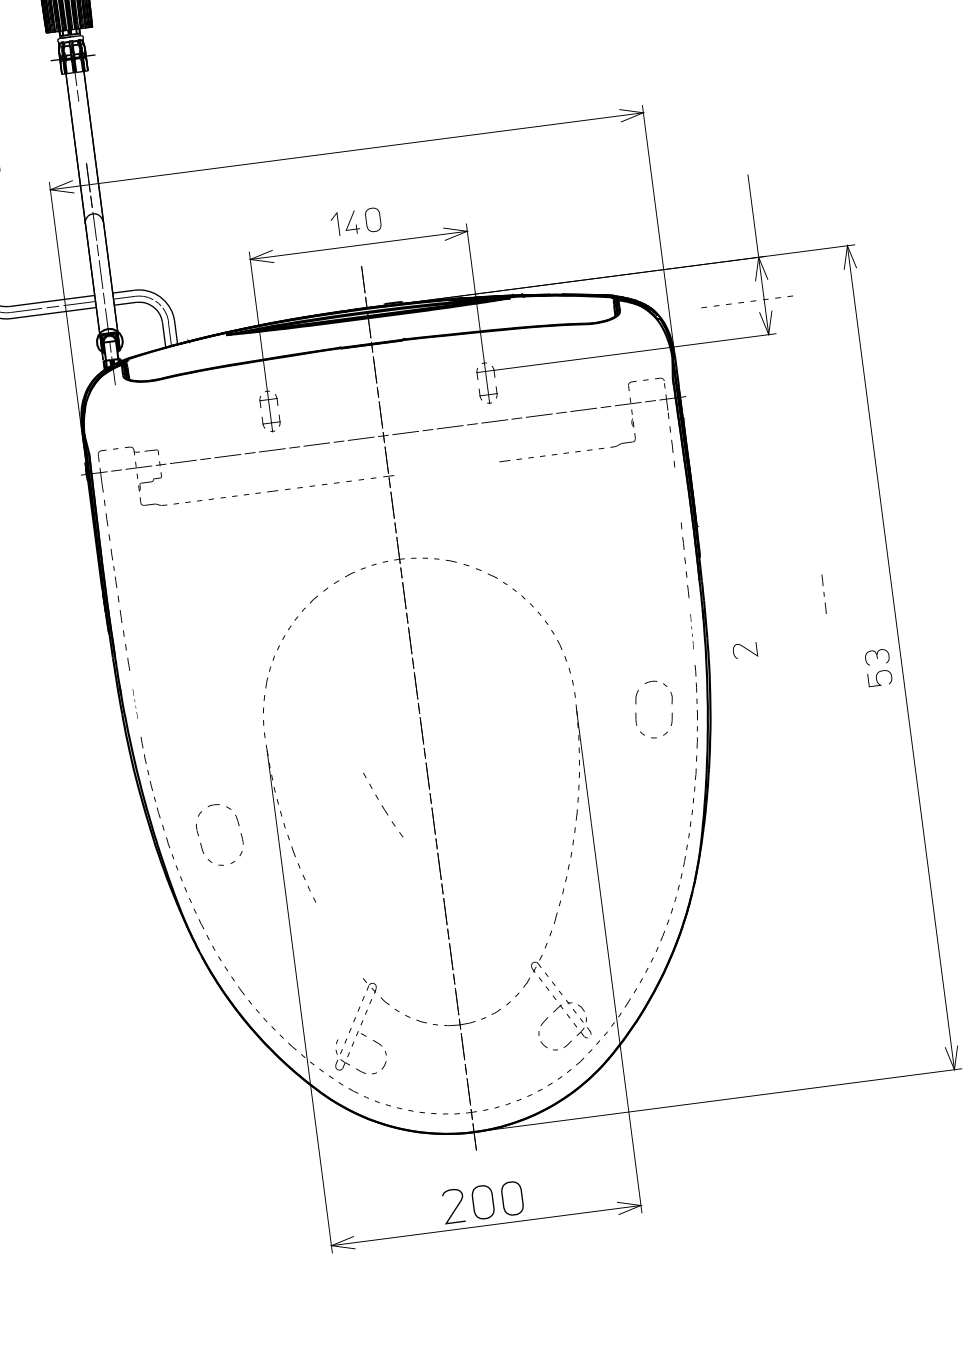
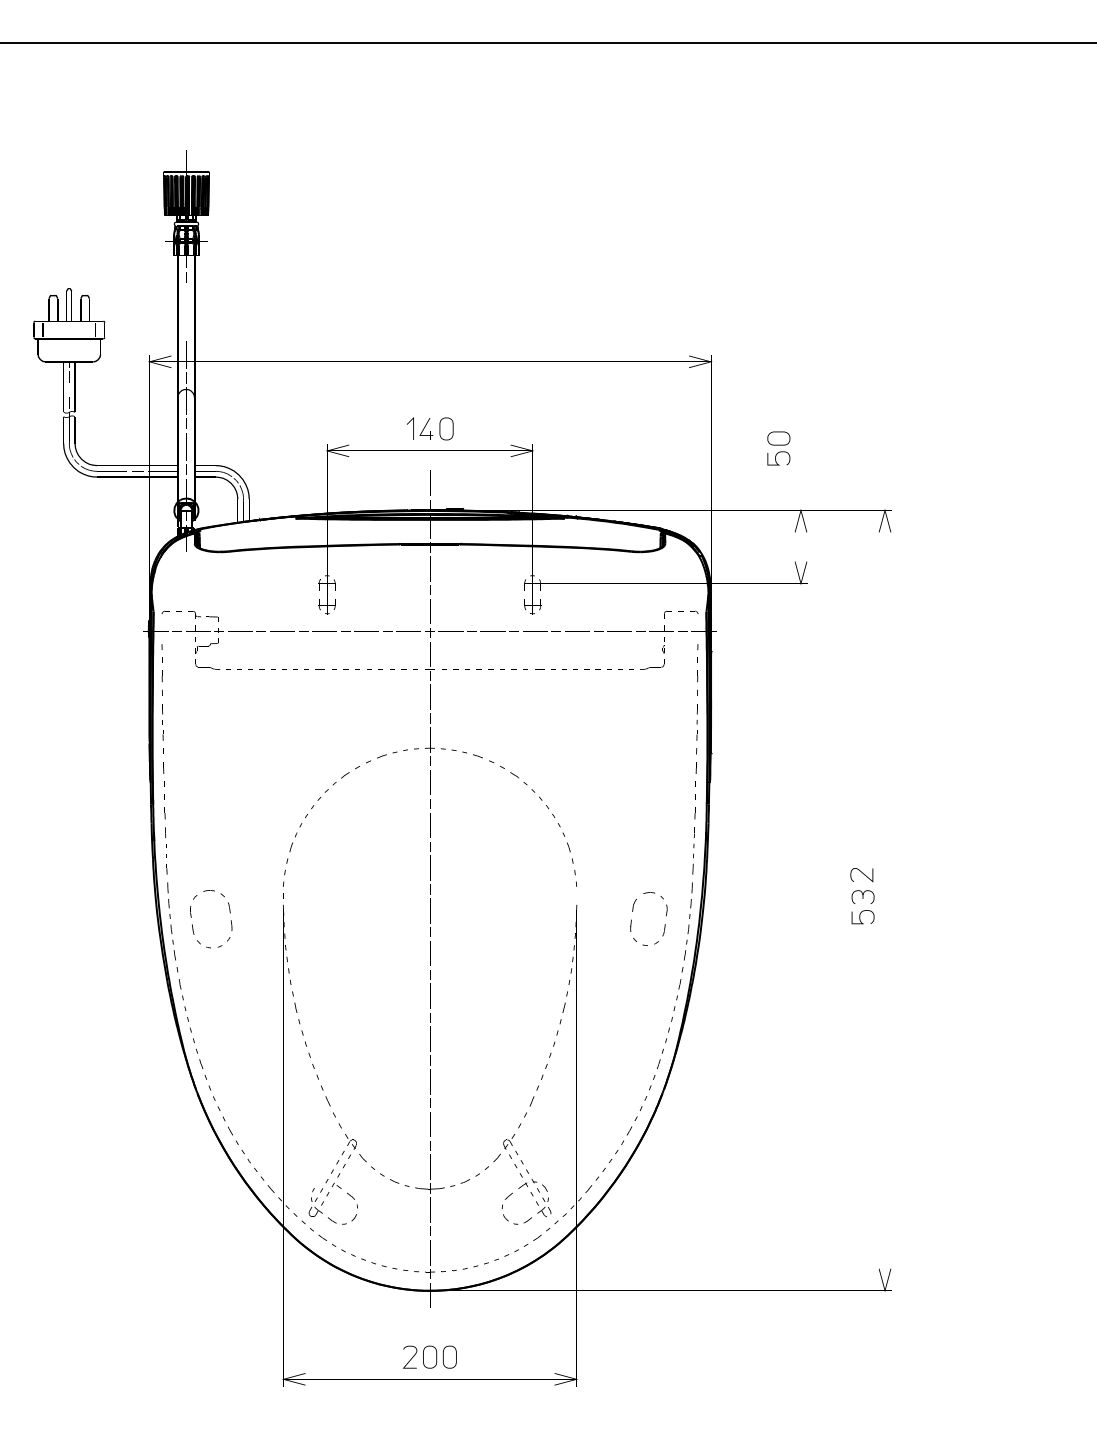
part: (726, 195) -> (778, 448), added
part: (746, 301) -> (484, 669), moved
part: (823, 594) -> (696, 722), moved
part: (691, 631) -> (693, 850), size x1.43
curve: (745, 648) -> (862, 873), moved
part: (135, 703) -> (166, 850), size x1.67
part: (382, 805) -> (326, 1096), moved
part: (240, 833) -> (230, 920), moved
part: (482, 1201) -> (429, 1356), size x0.71

